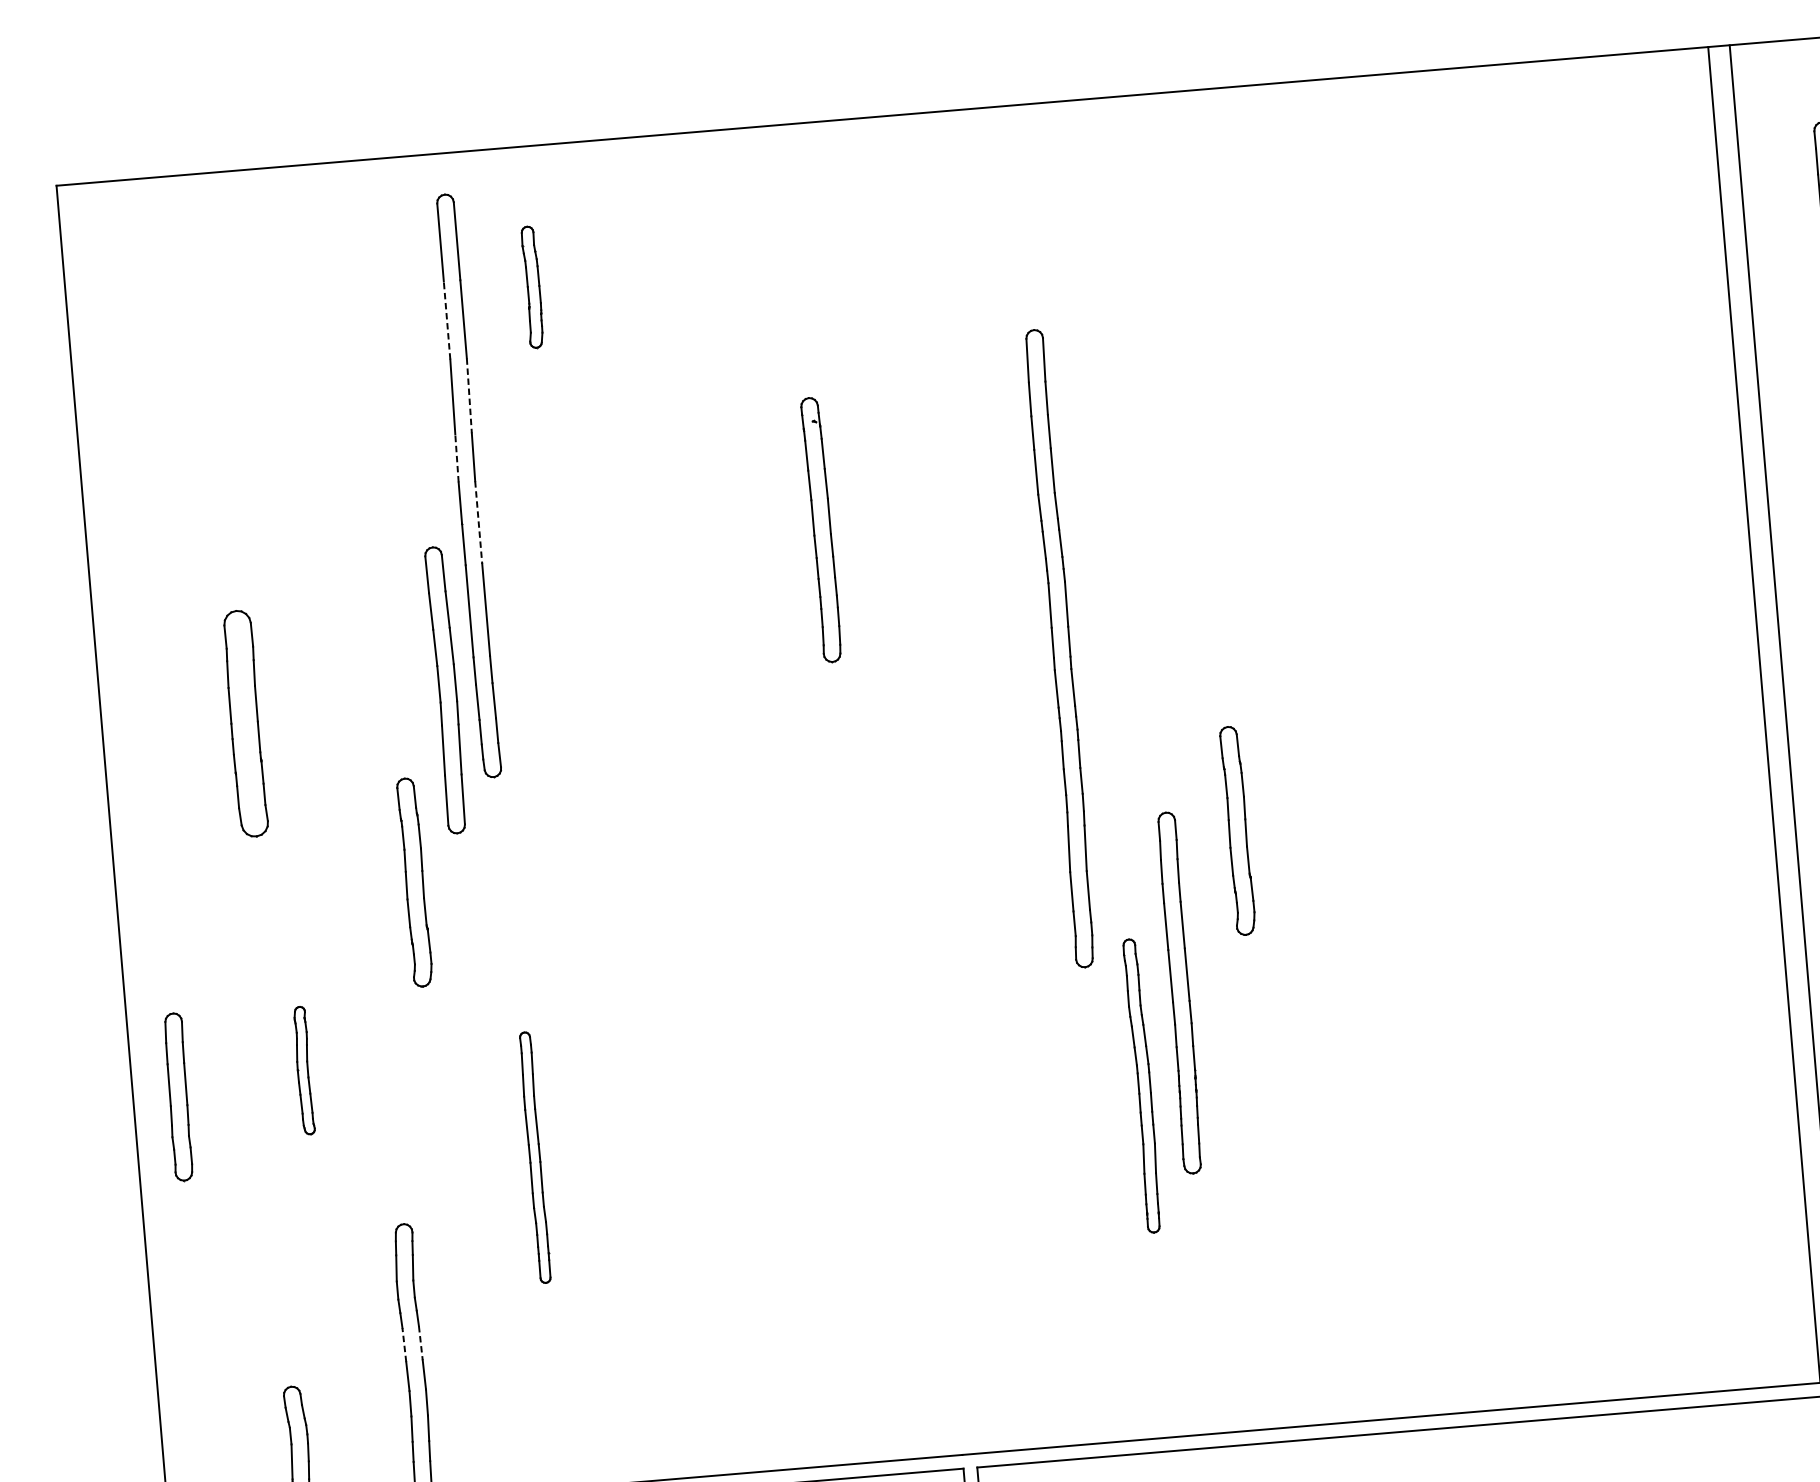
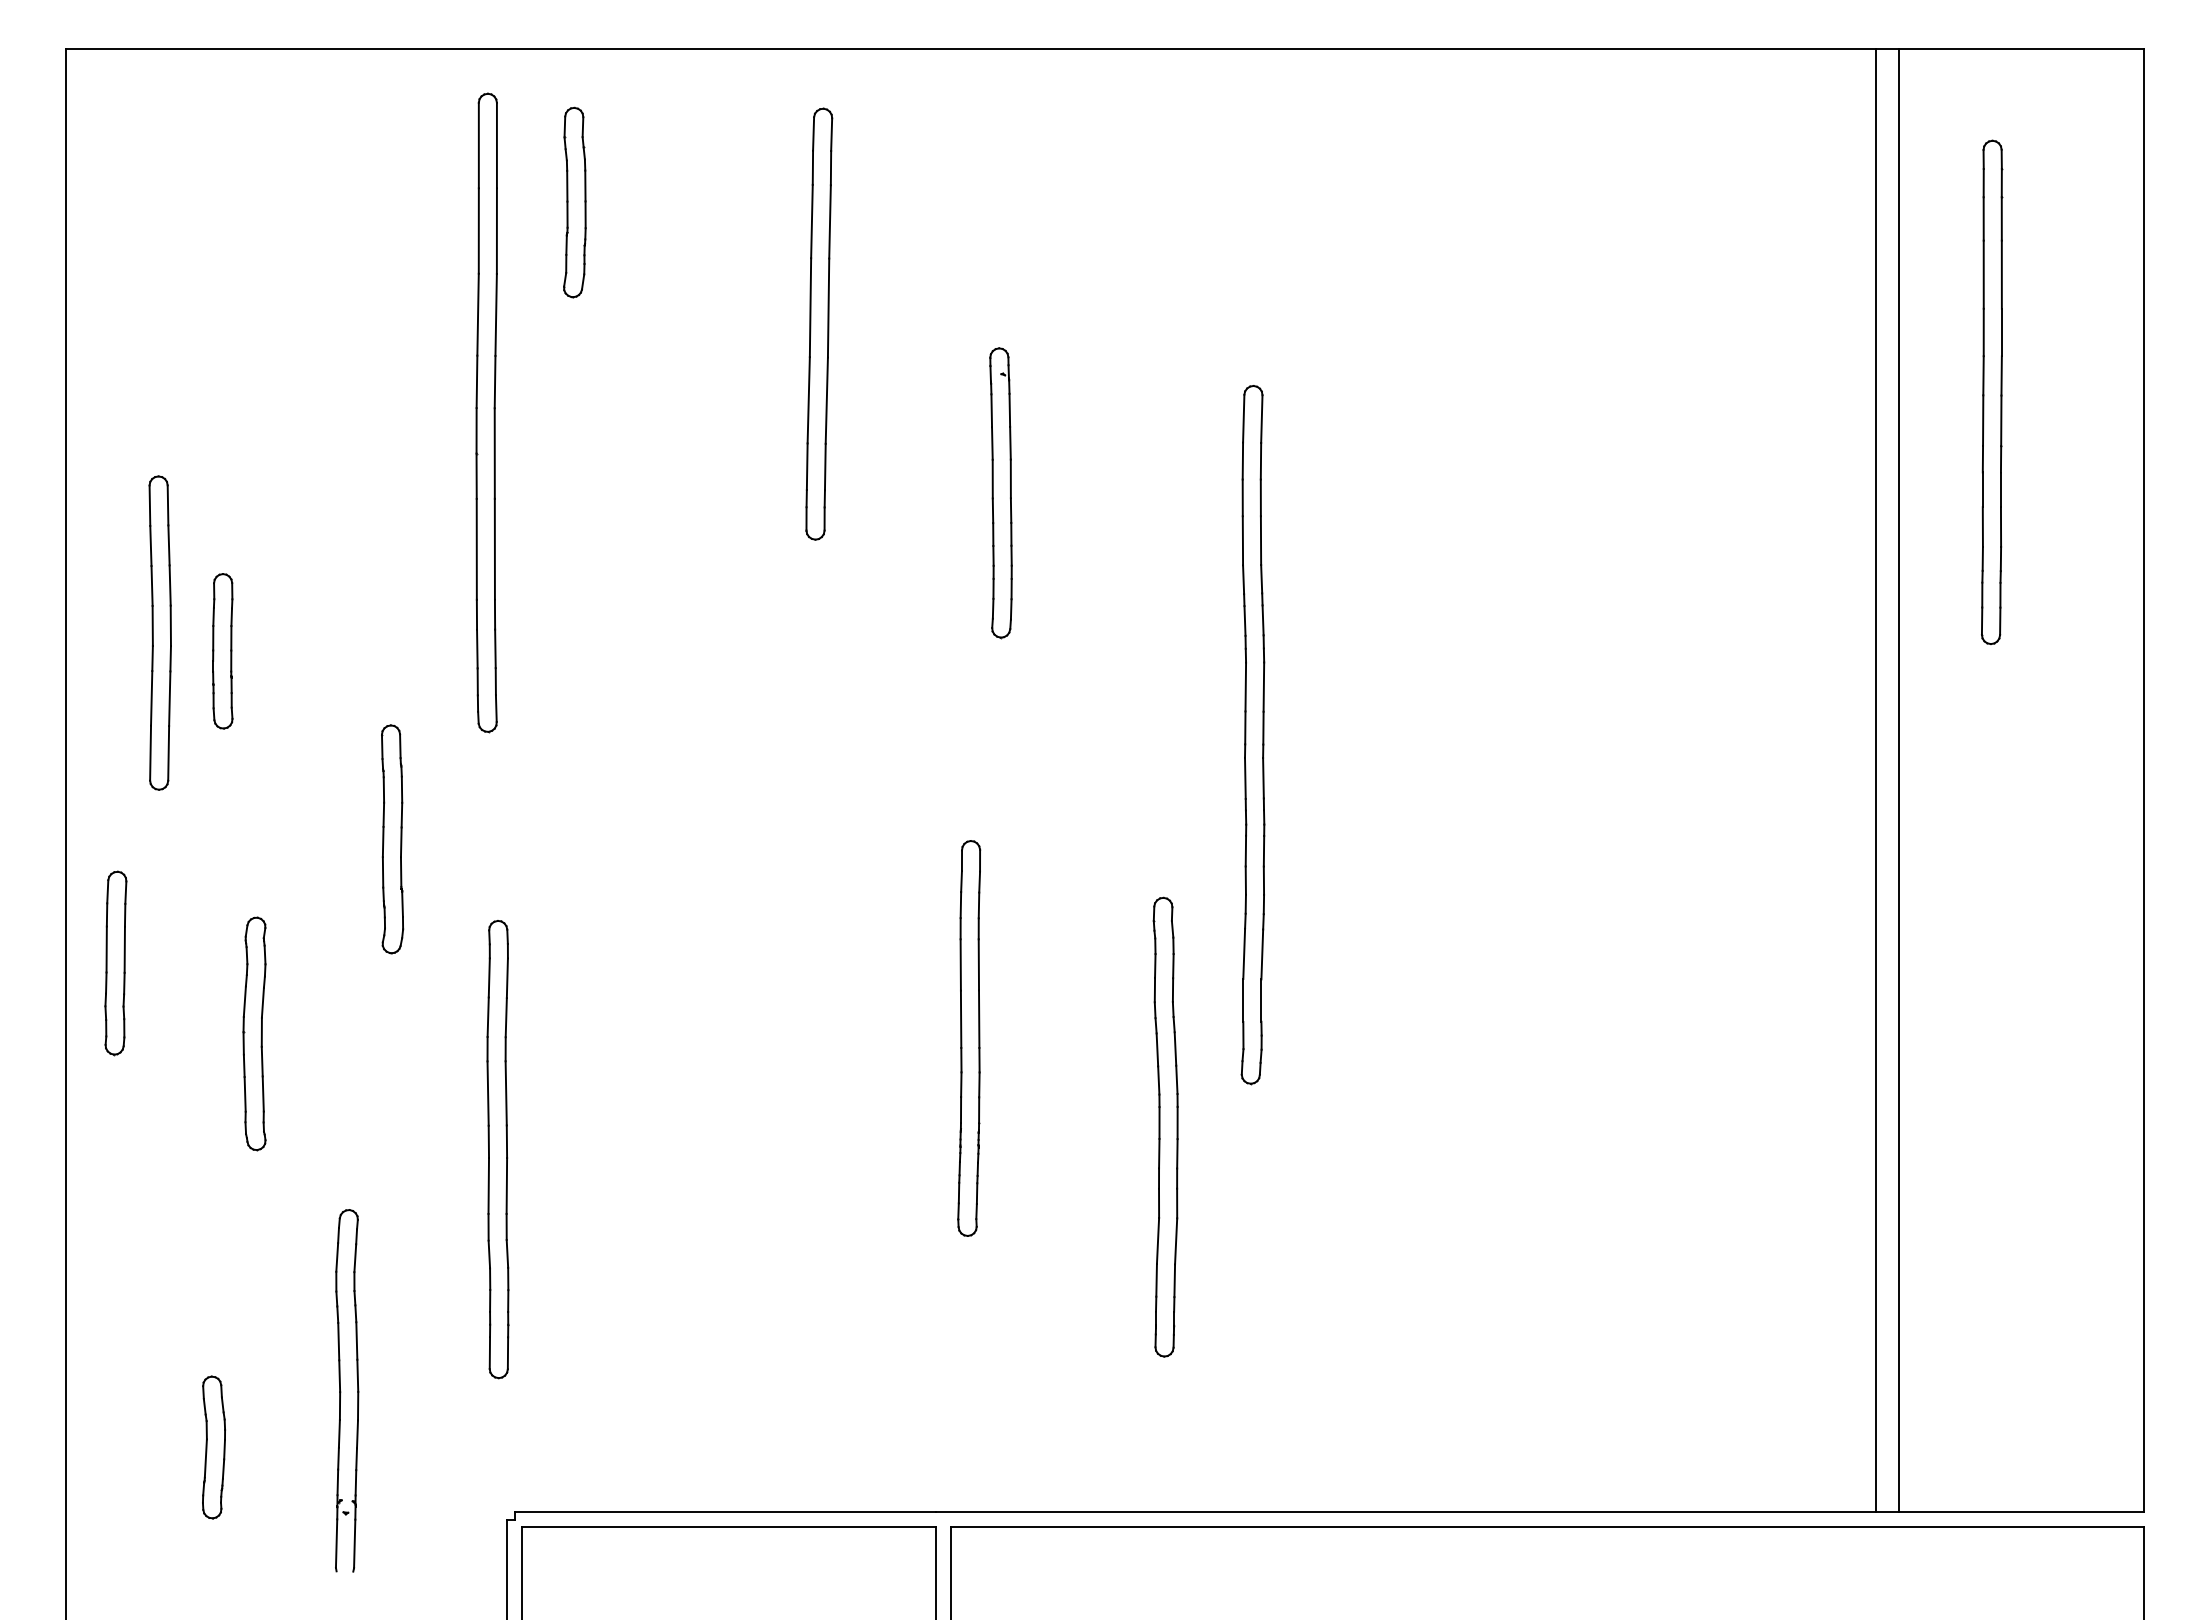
part: (532, 287) -> (574, 202), size x1.43
line: (446, 321) -> (478, 231), dashed -> solid
part: (765, 378) -> (819, 323), added
line: (469, 396) -> (496, 315), dashed -> solid
line: (457, 458) -> (477, 381), dashed -> solid
line: (478, 523) -> (494, 454), dashed -> solid
part: (821, 530) -> (1000, 493), moved
part: (1059, 649) -> (1252, 735), moved
part: (445, 689) -> (159, 632), moved
part: (245, 724) -> (222, 651), size x0.62
part: (1237, 830) -> (1292, 858), removed
part: (1179, 993) -> (969, 1038), moved
part: (303, 1070) -> (254, 1033), size x1.67
part: (1142, 1085) -> (1165, 1126), size x1.43
part: (178, 1097) -> (115, 963), moved
part: (534, 1157) -> (497, 1149), size x1.67
line: (420, 1343) -> (356, 1341), dashed -> solid
line: (404, 1344) -> (338, 1341), dashed -> solid

